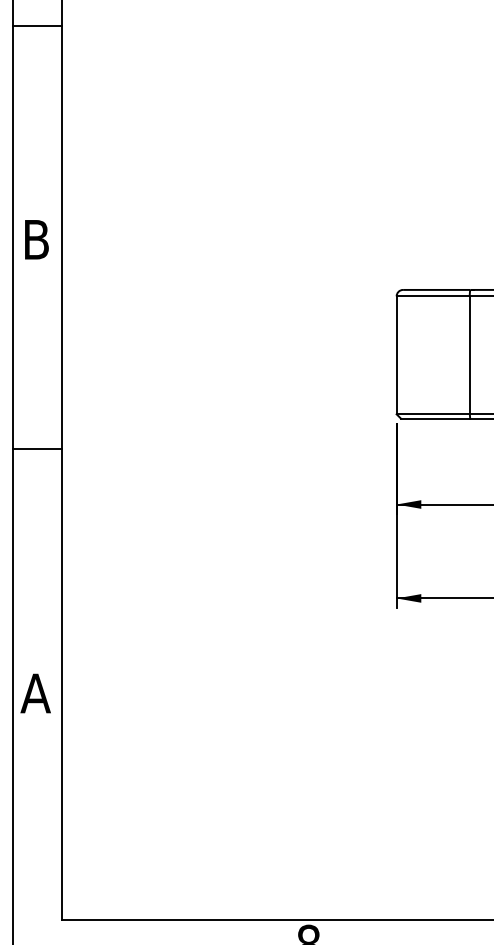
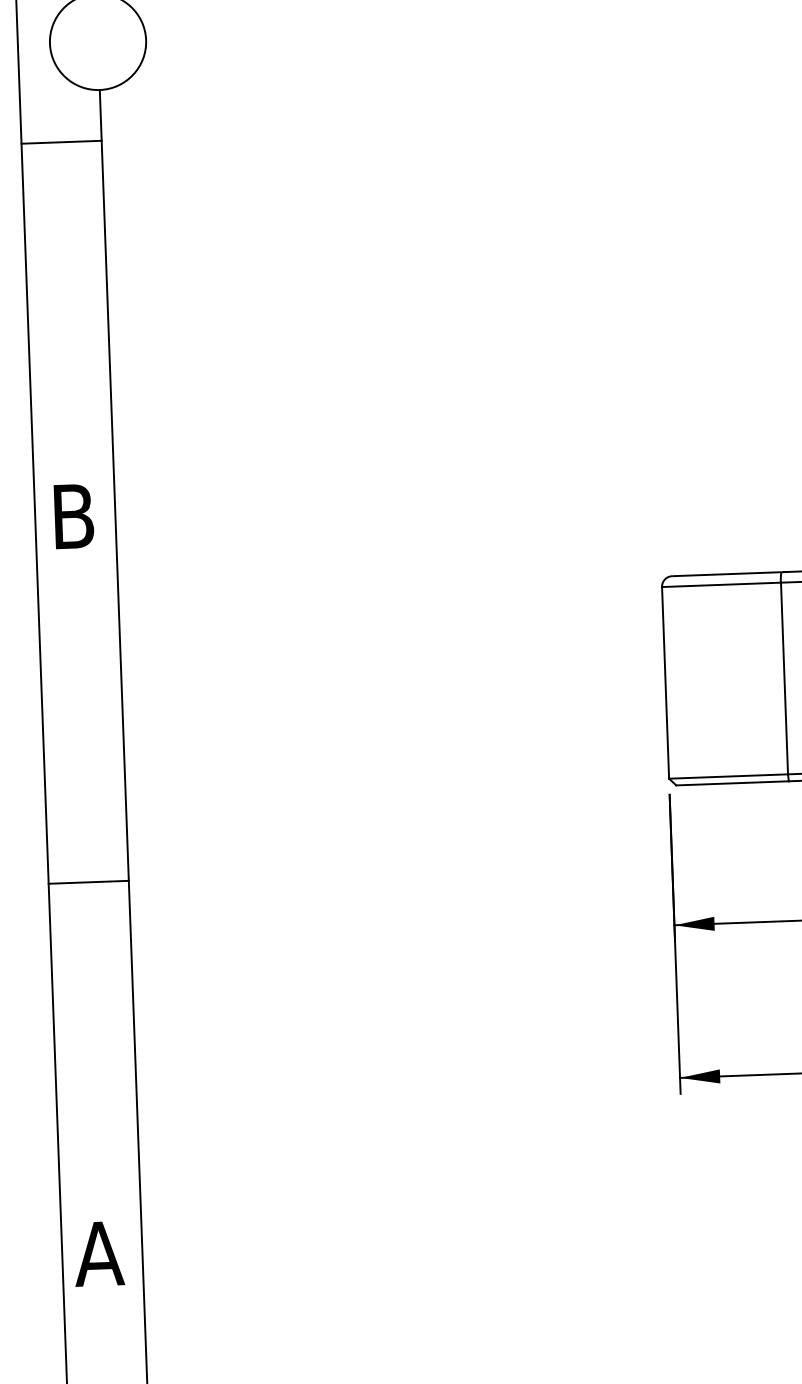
line: (37, 26) -> (61, 142), moved
line: (37, 448) -> (88, 881), moved

